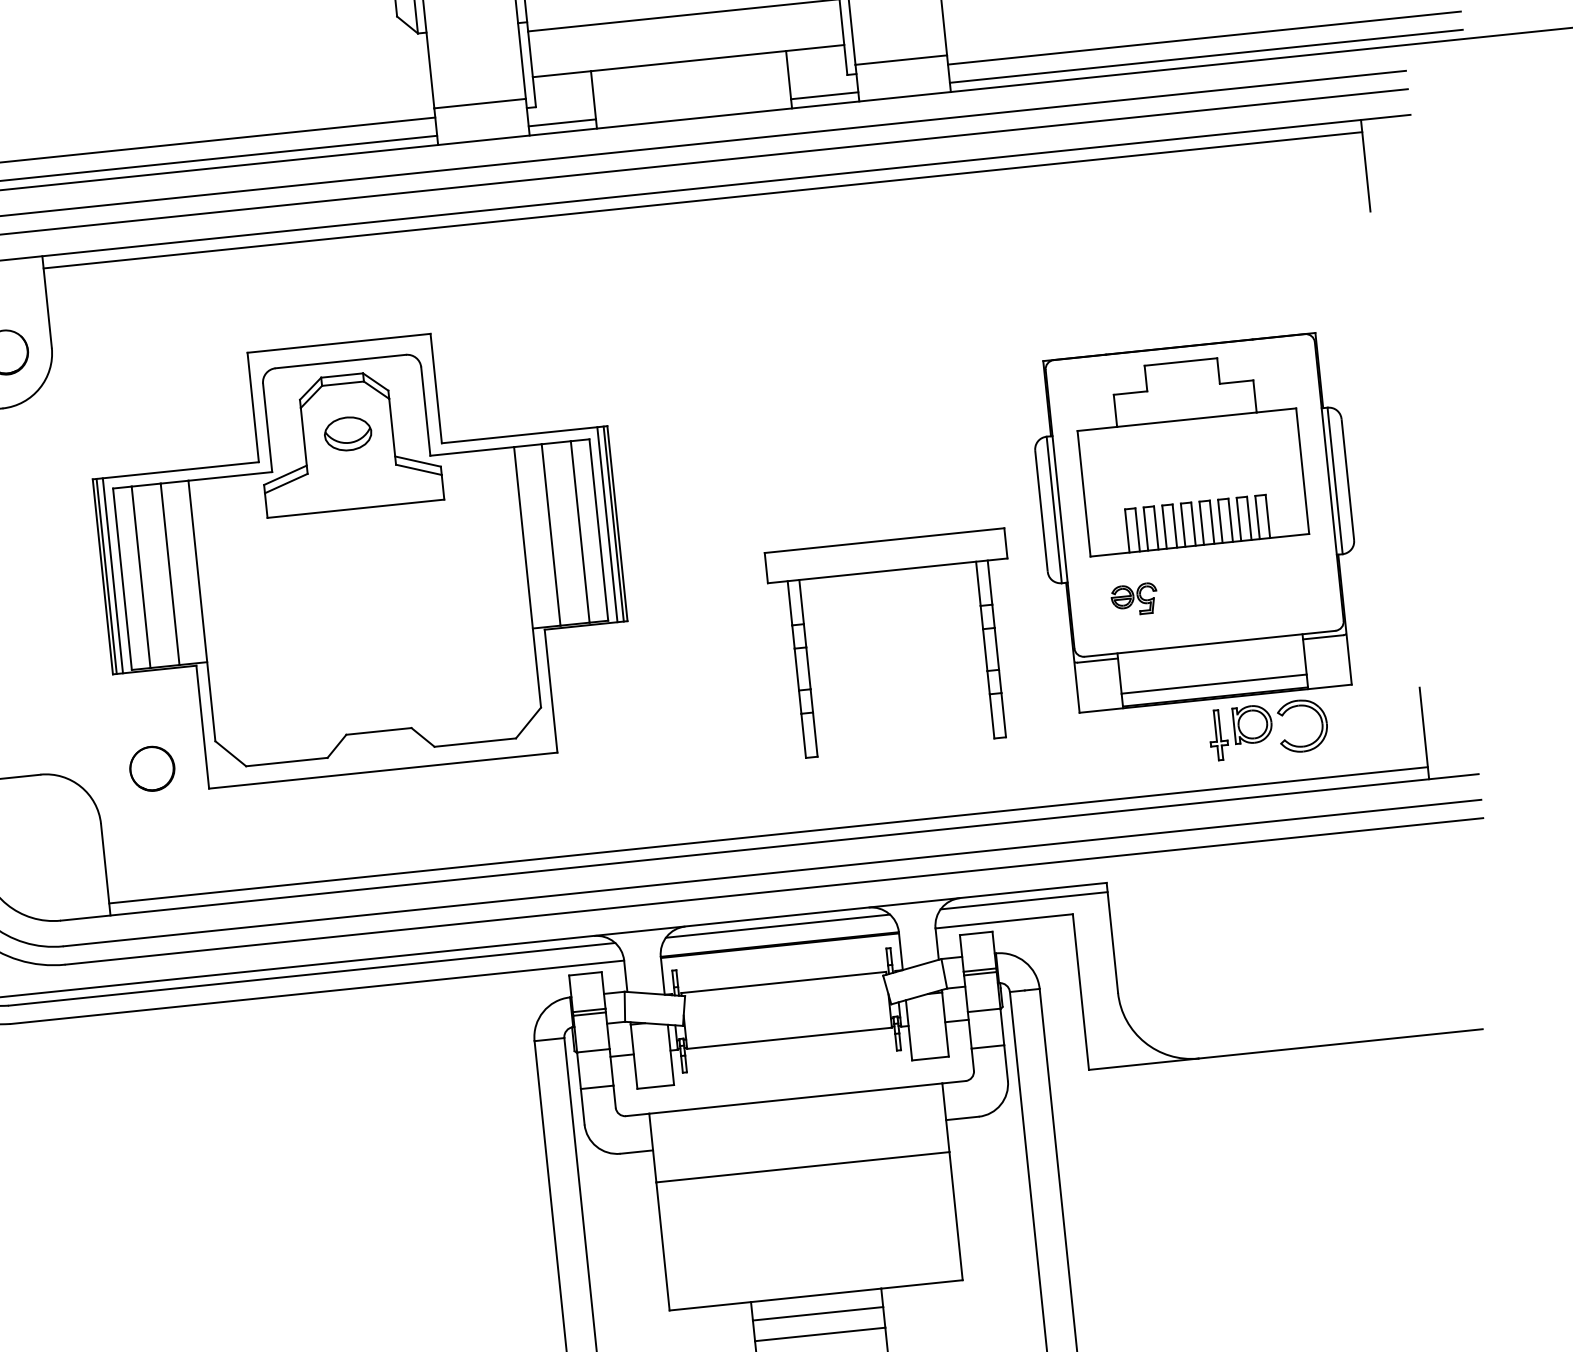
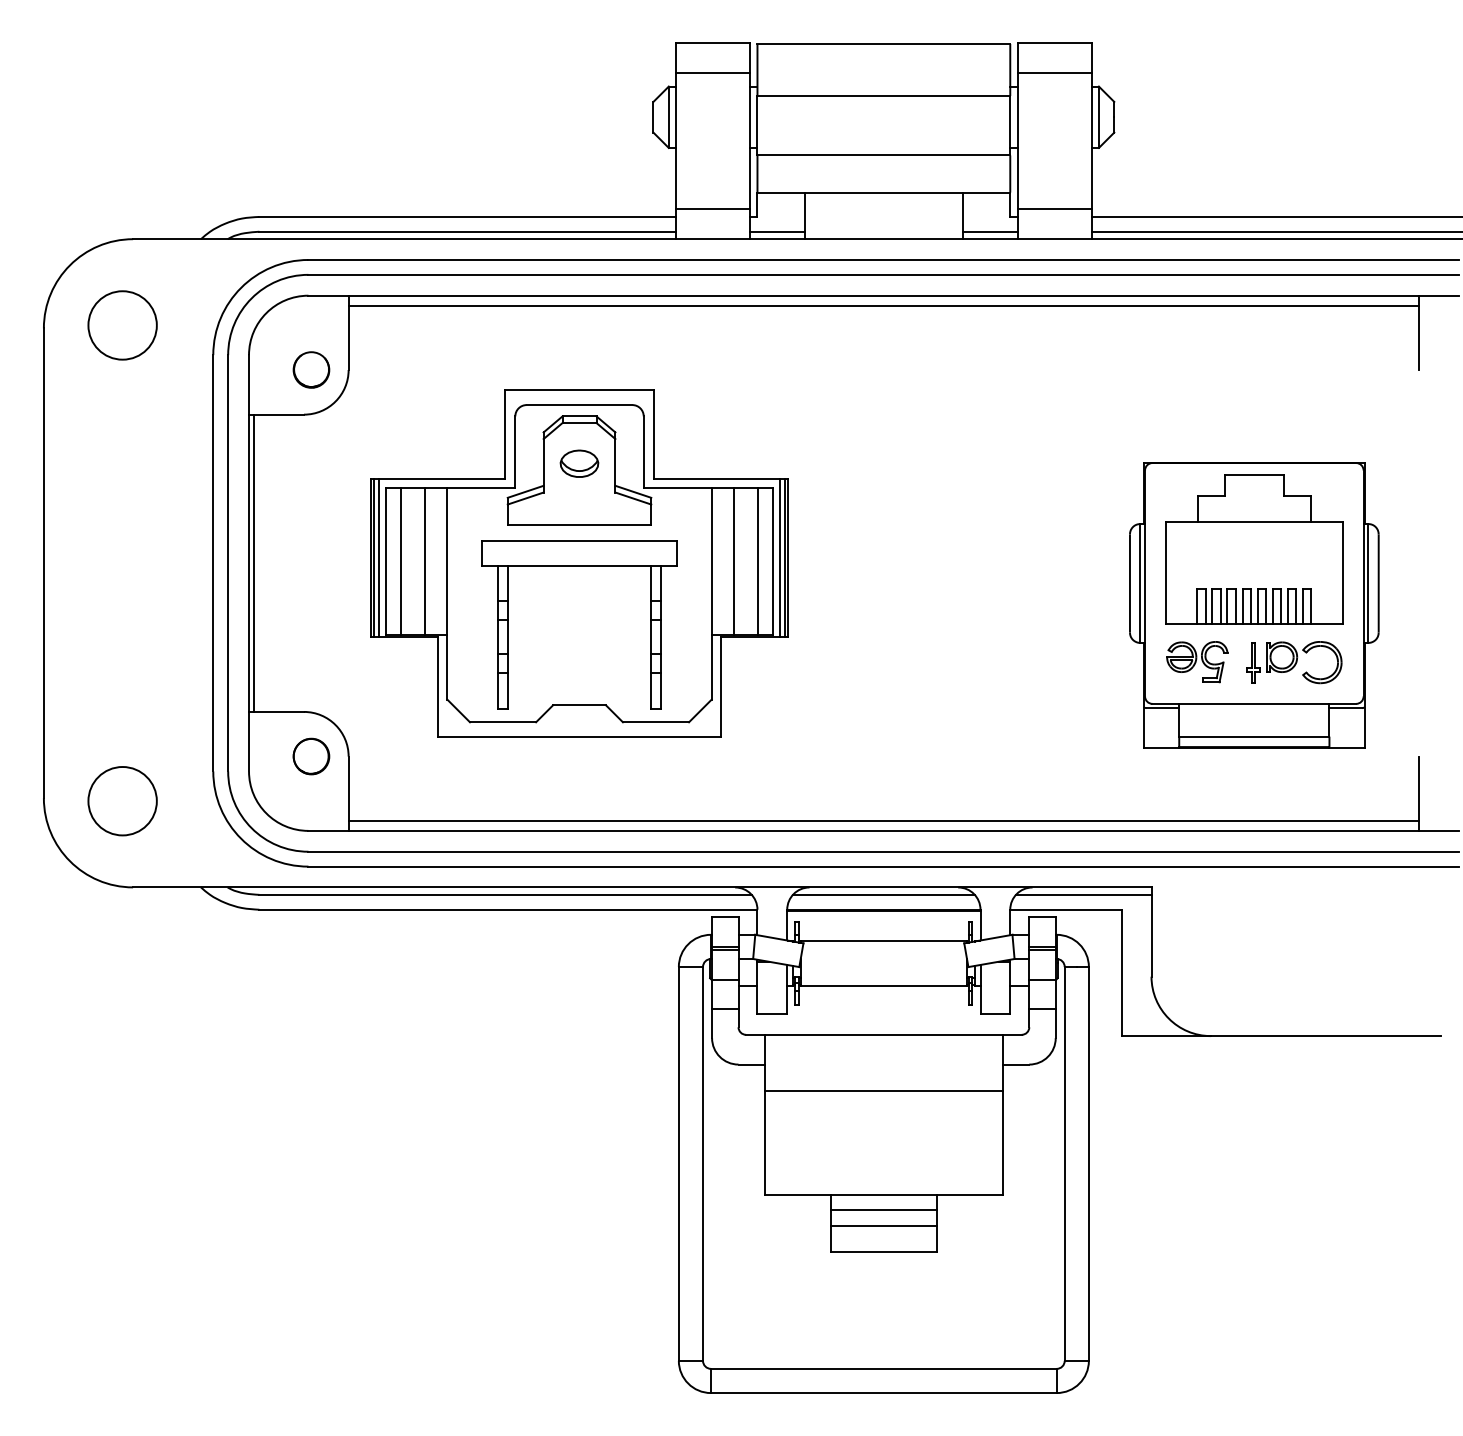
part: (887, 572) -> (579, 566), moved
part: (1134, 600) -> (1197, 662), size x1.67
part: (1268, 729) -> (1294, 662), moved
part: (152, 768) -> (311, 756), moved

